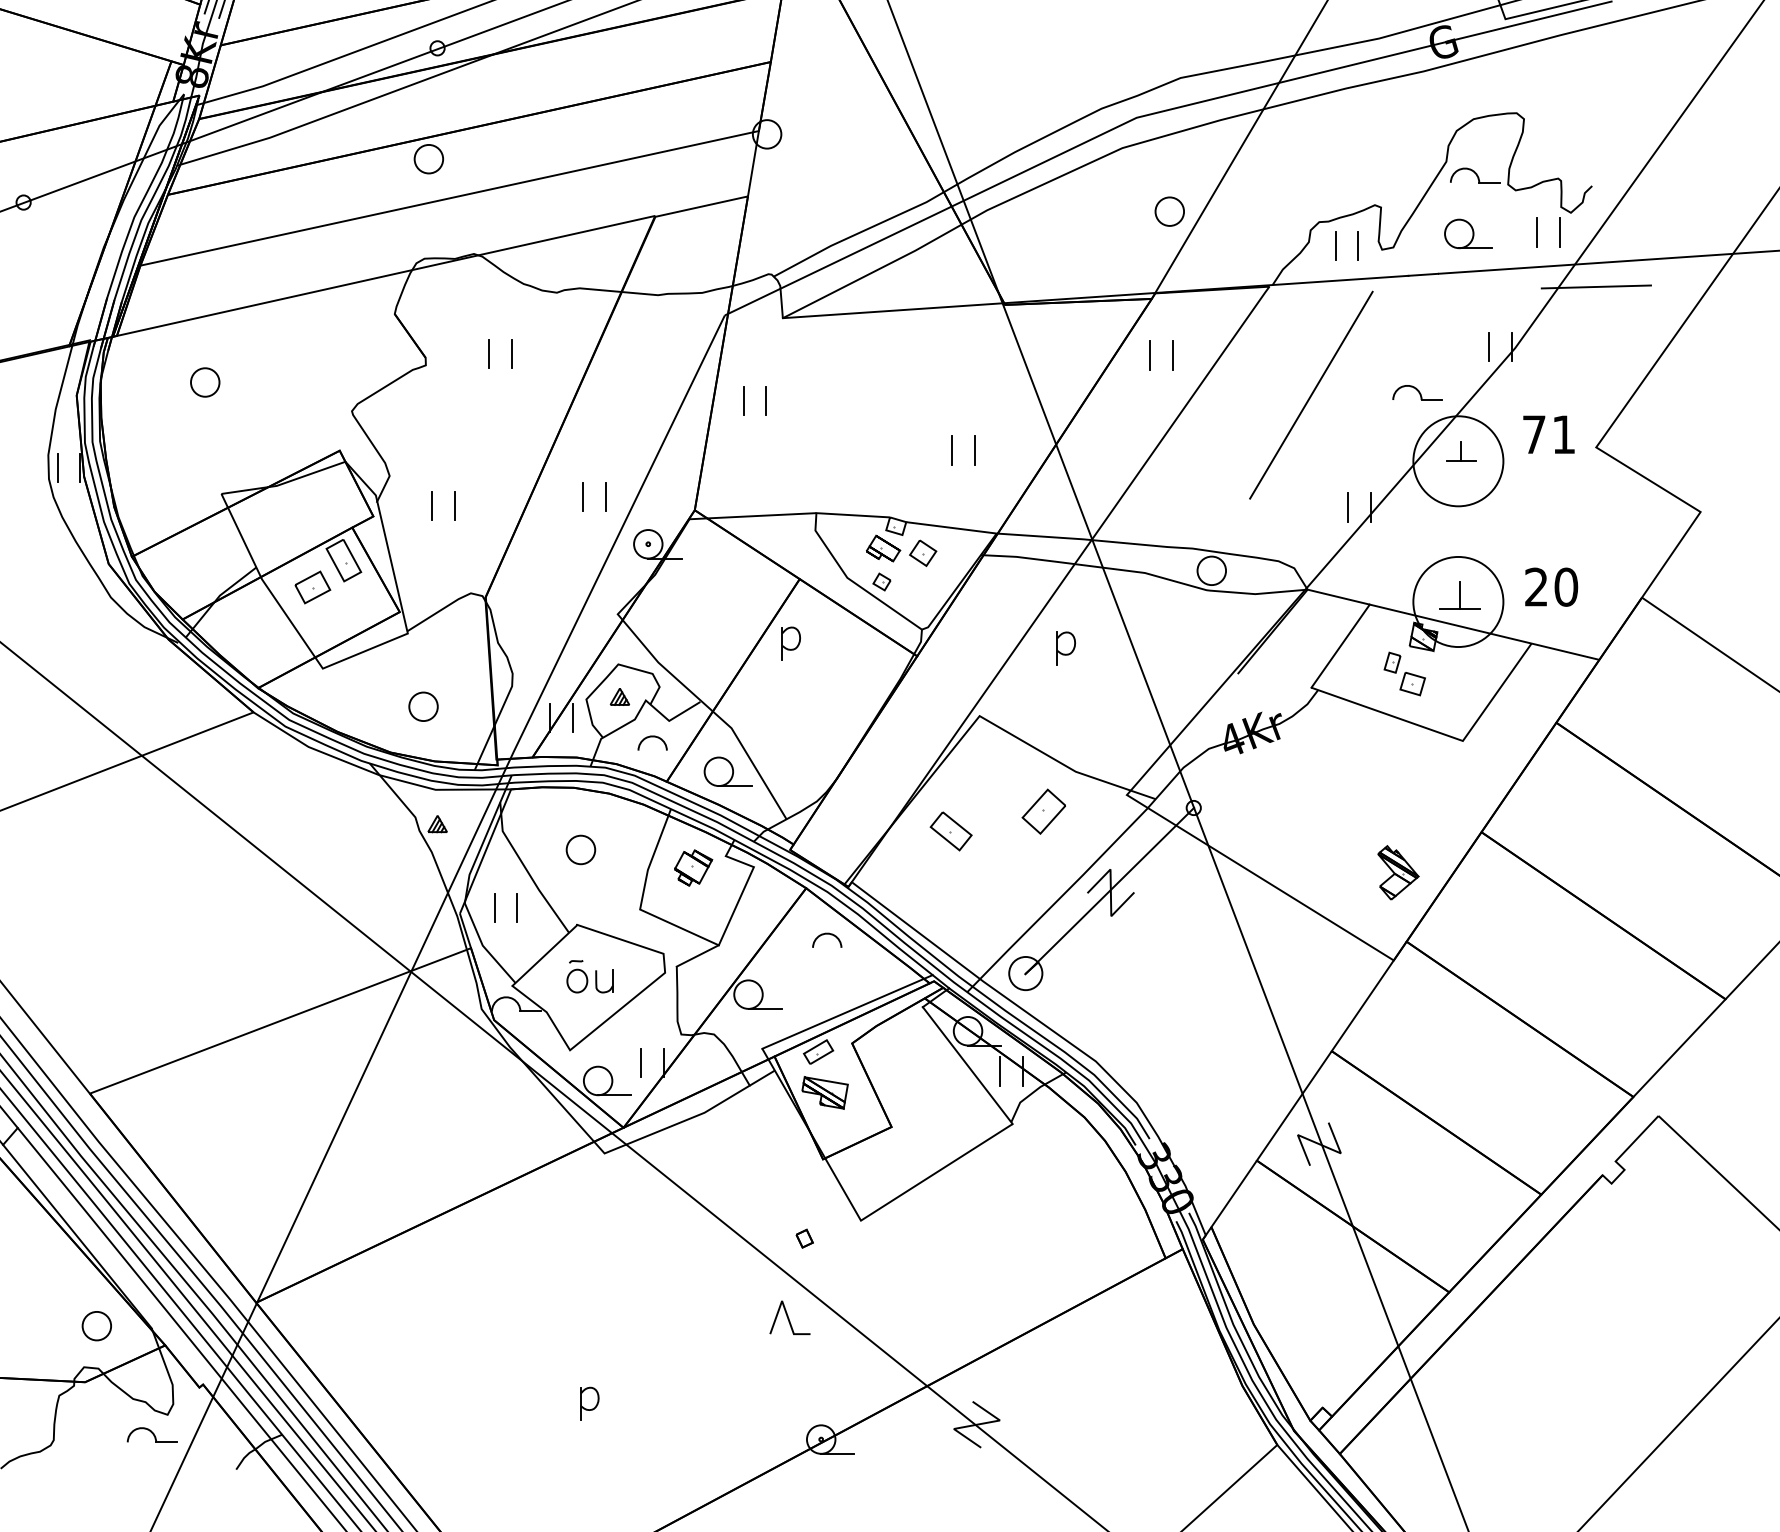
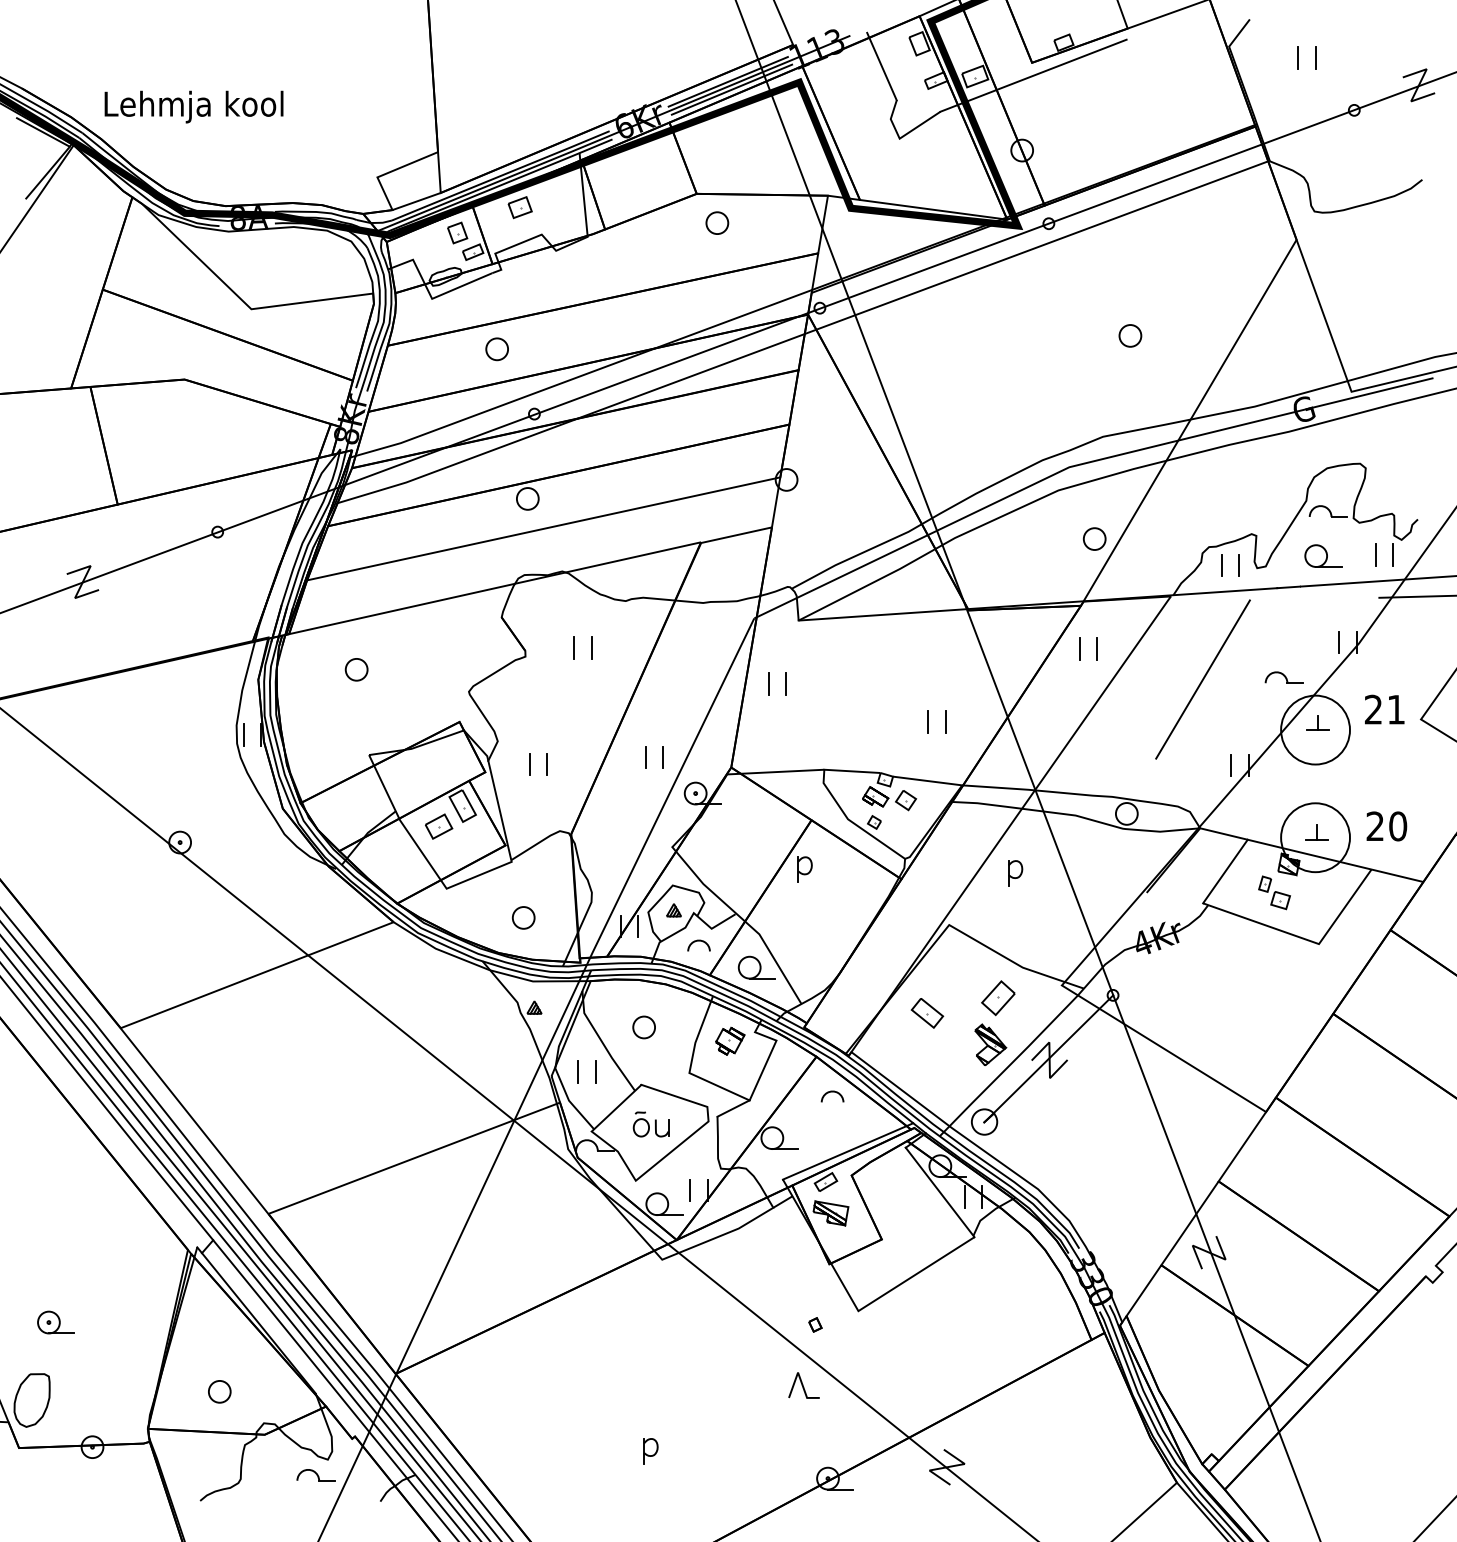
text: (1534, 434) -> (1373, 709), 71 -> 21
part: (1459, 595) -> (1316, 832), size x0.71
part: (1398, 872) -> (990, 1044), moved
circle: (96, 1325) -> (219, 1391), moved

